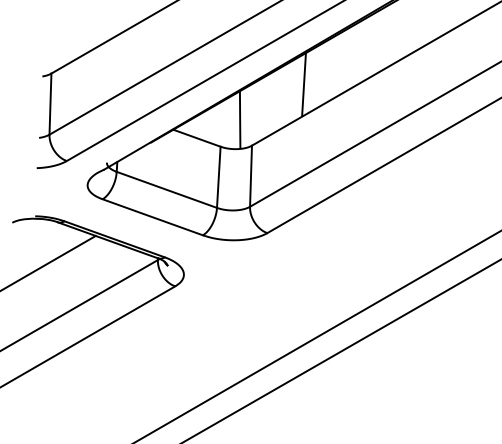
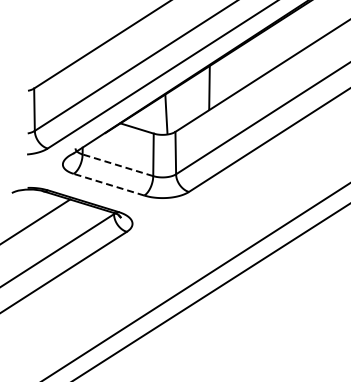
line: (166, 190) -> (117, 165), solid -> dashed
line: (153, 216) -> (109, 184), solid -> dashed

